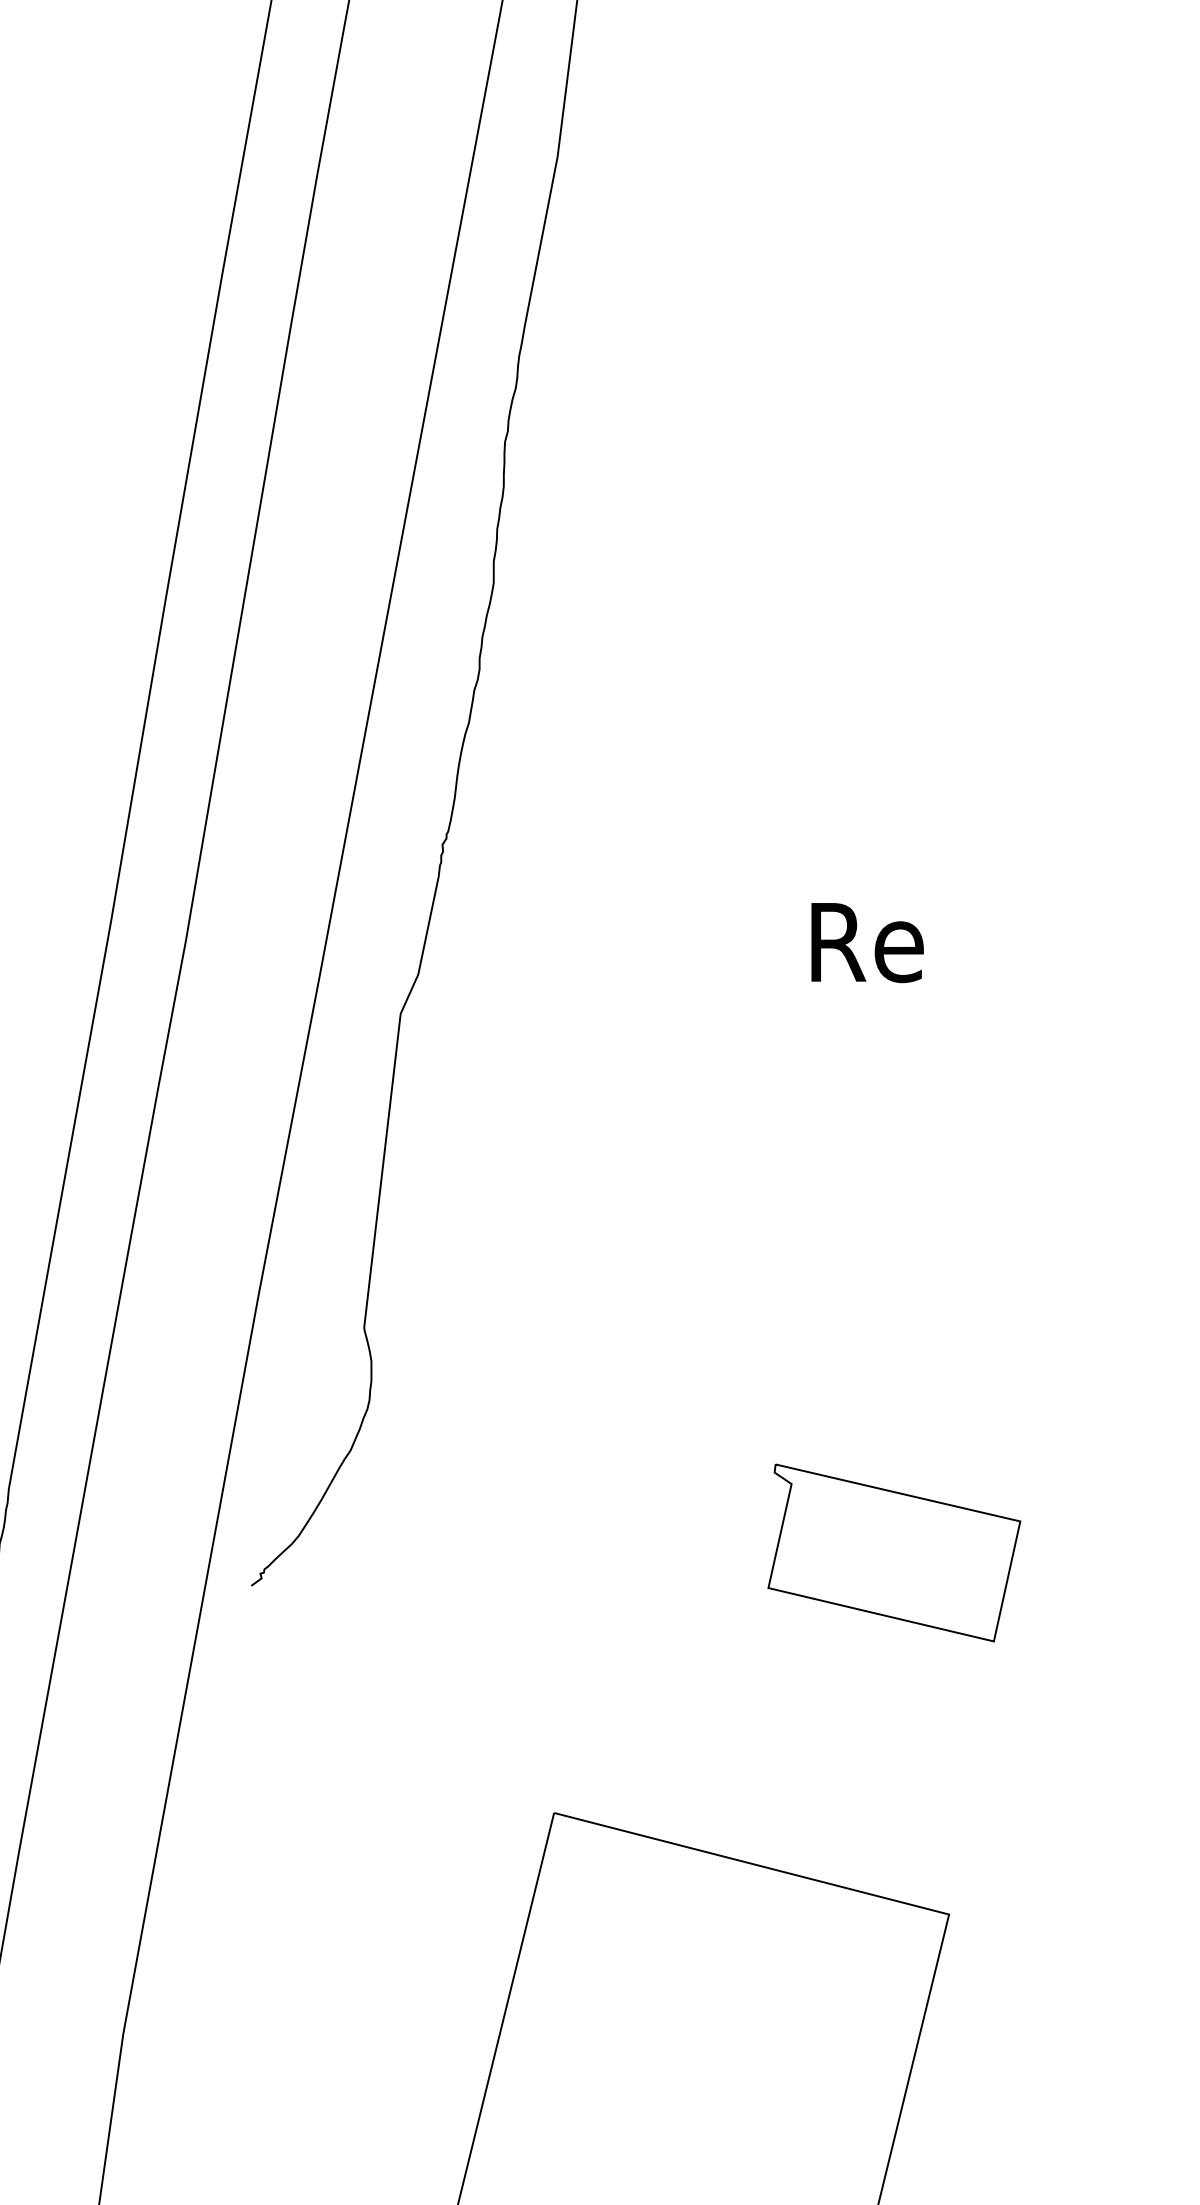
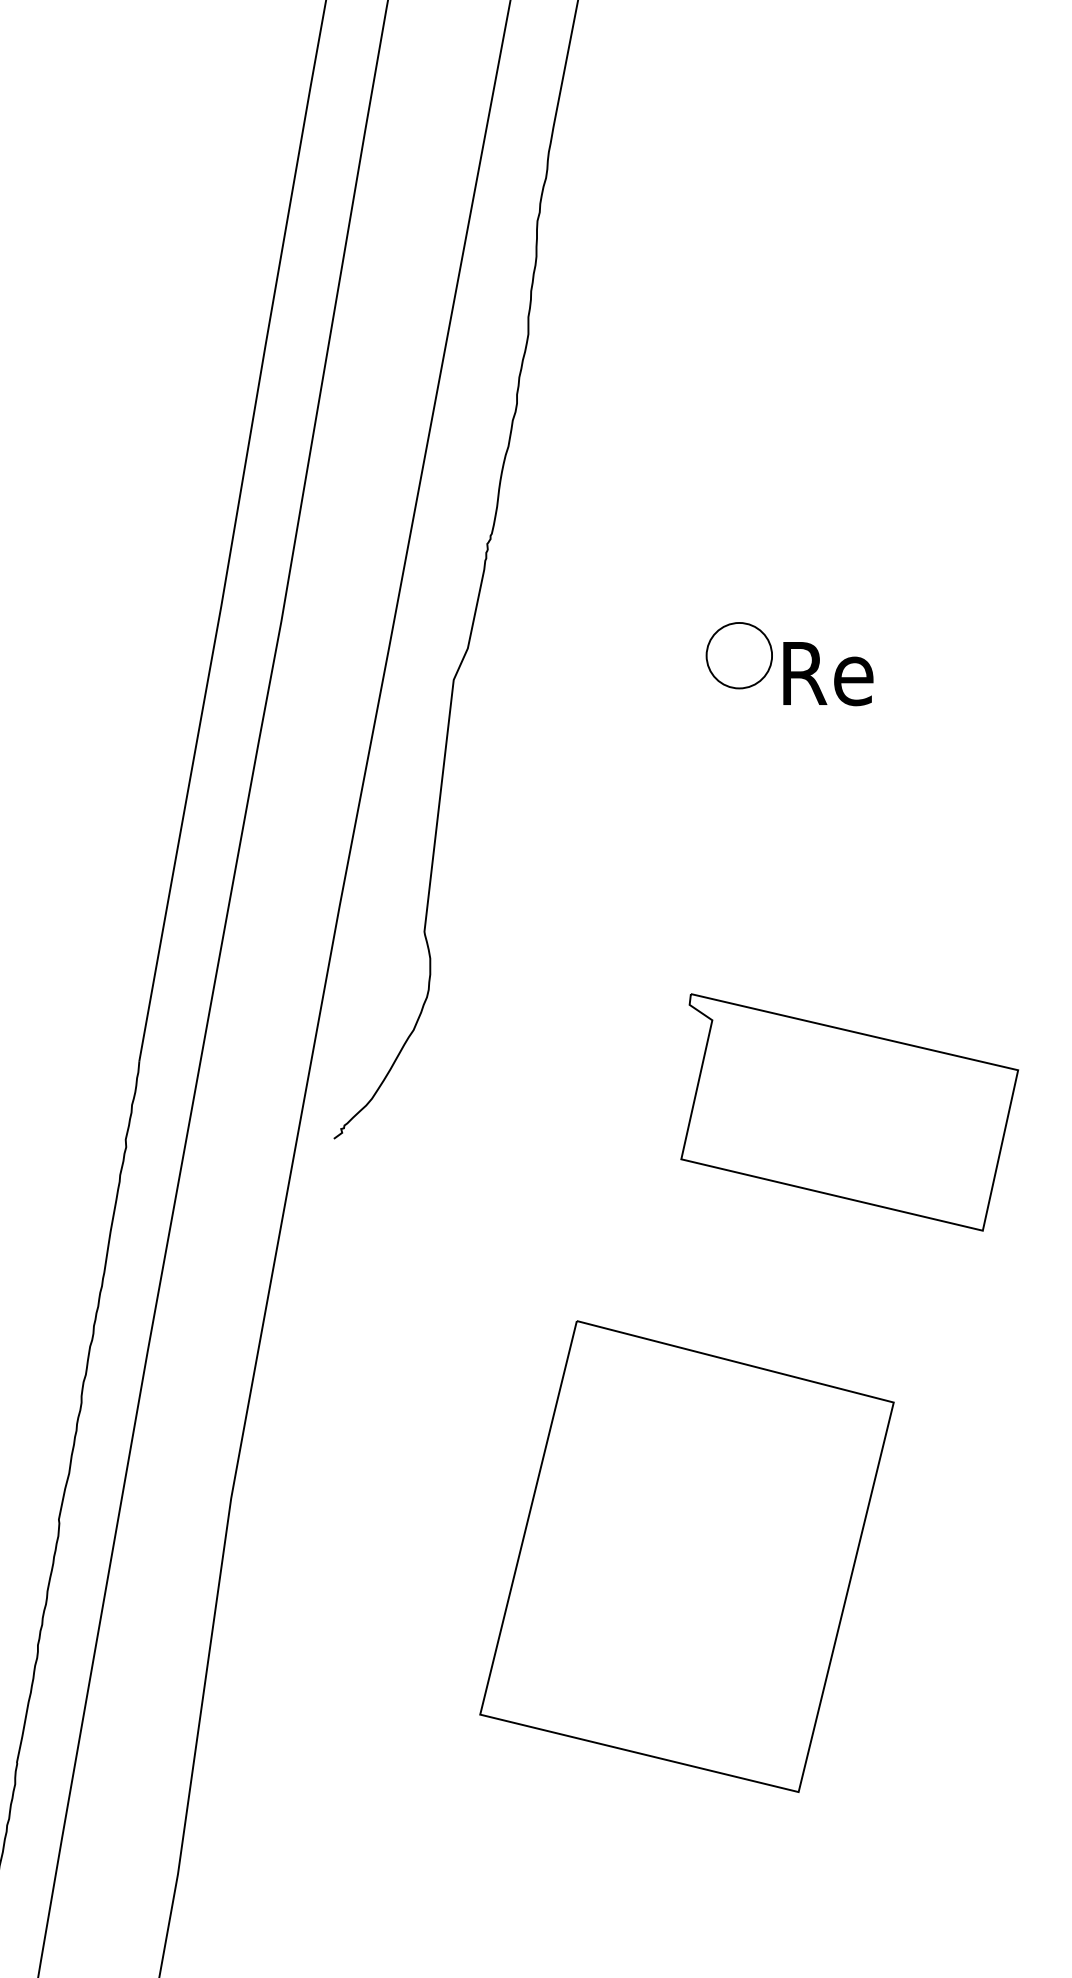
text: (867, 943) -> (828, 674), moved
circle: (755, 983) -> (738, 655), added
part: (893, 1553) -> (849, 1112), size x1.67

